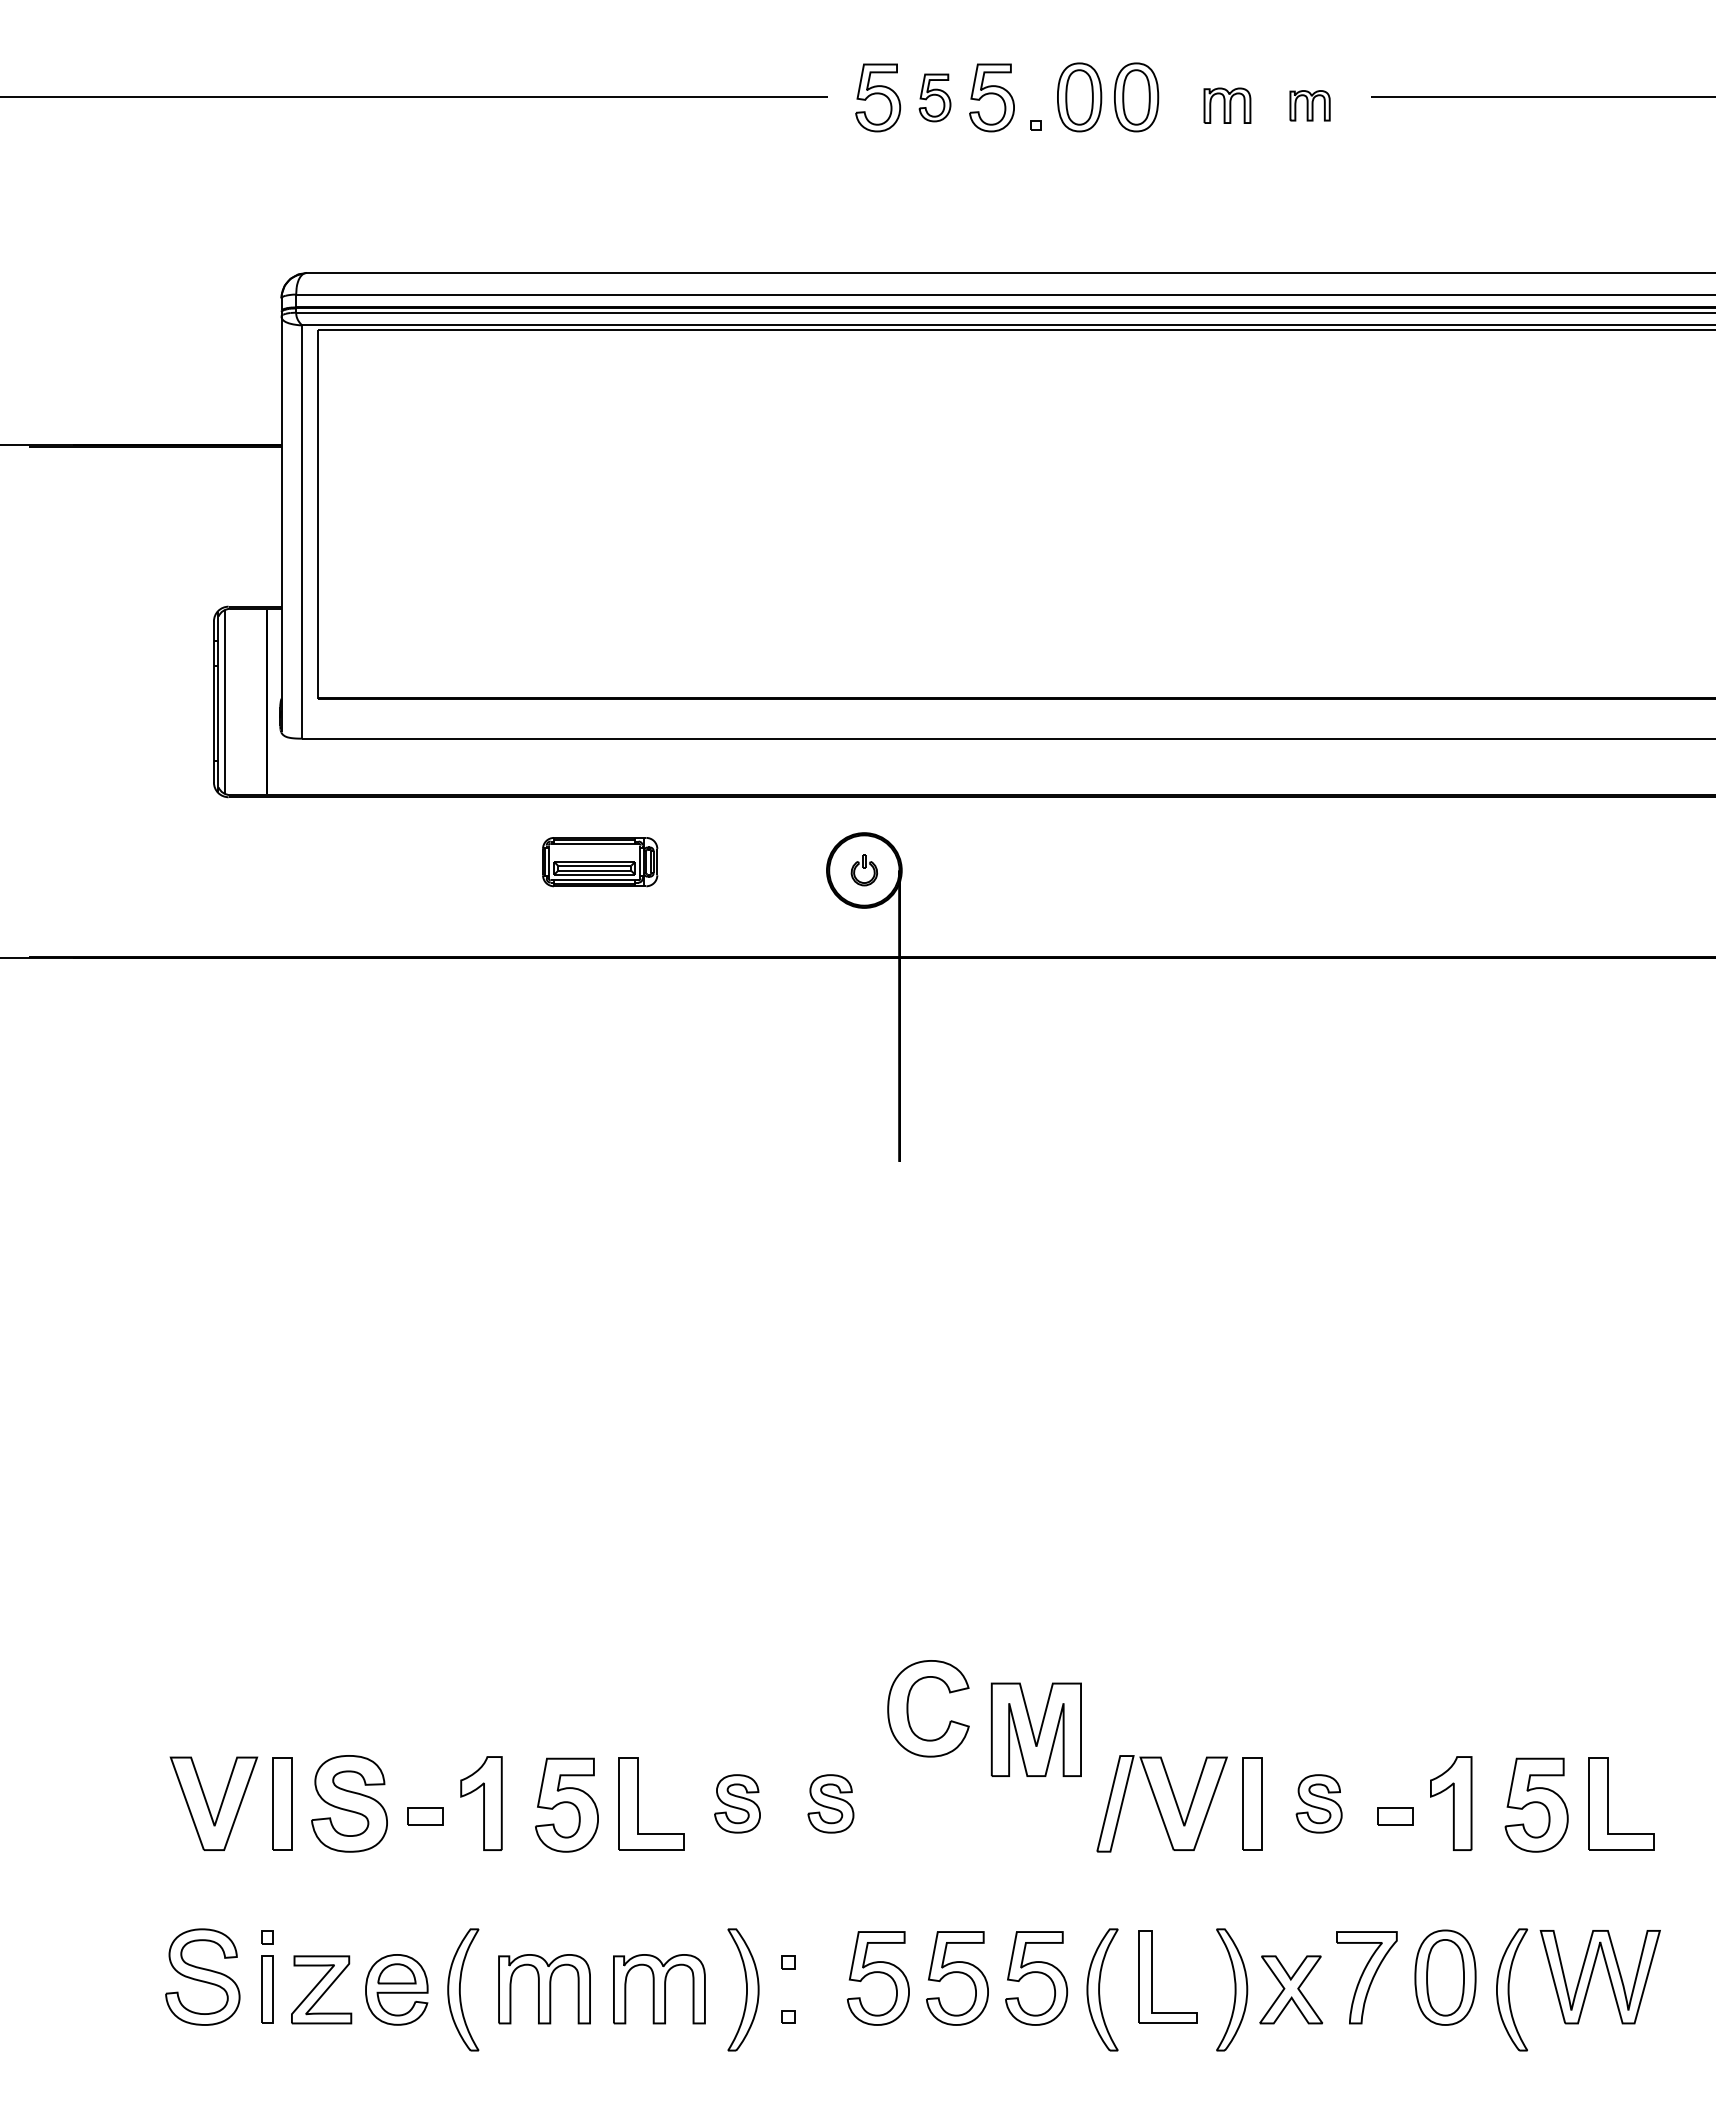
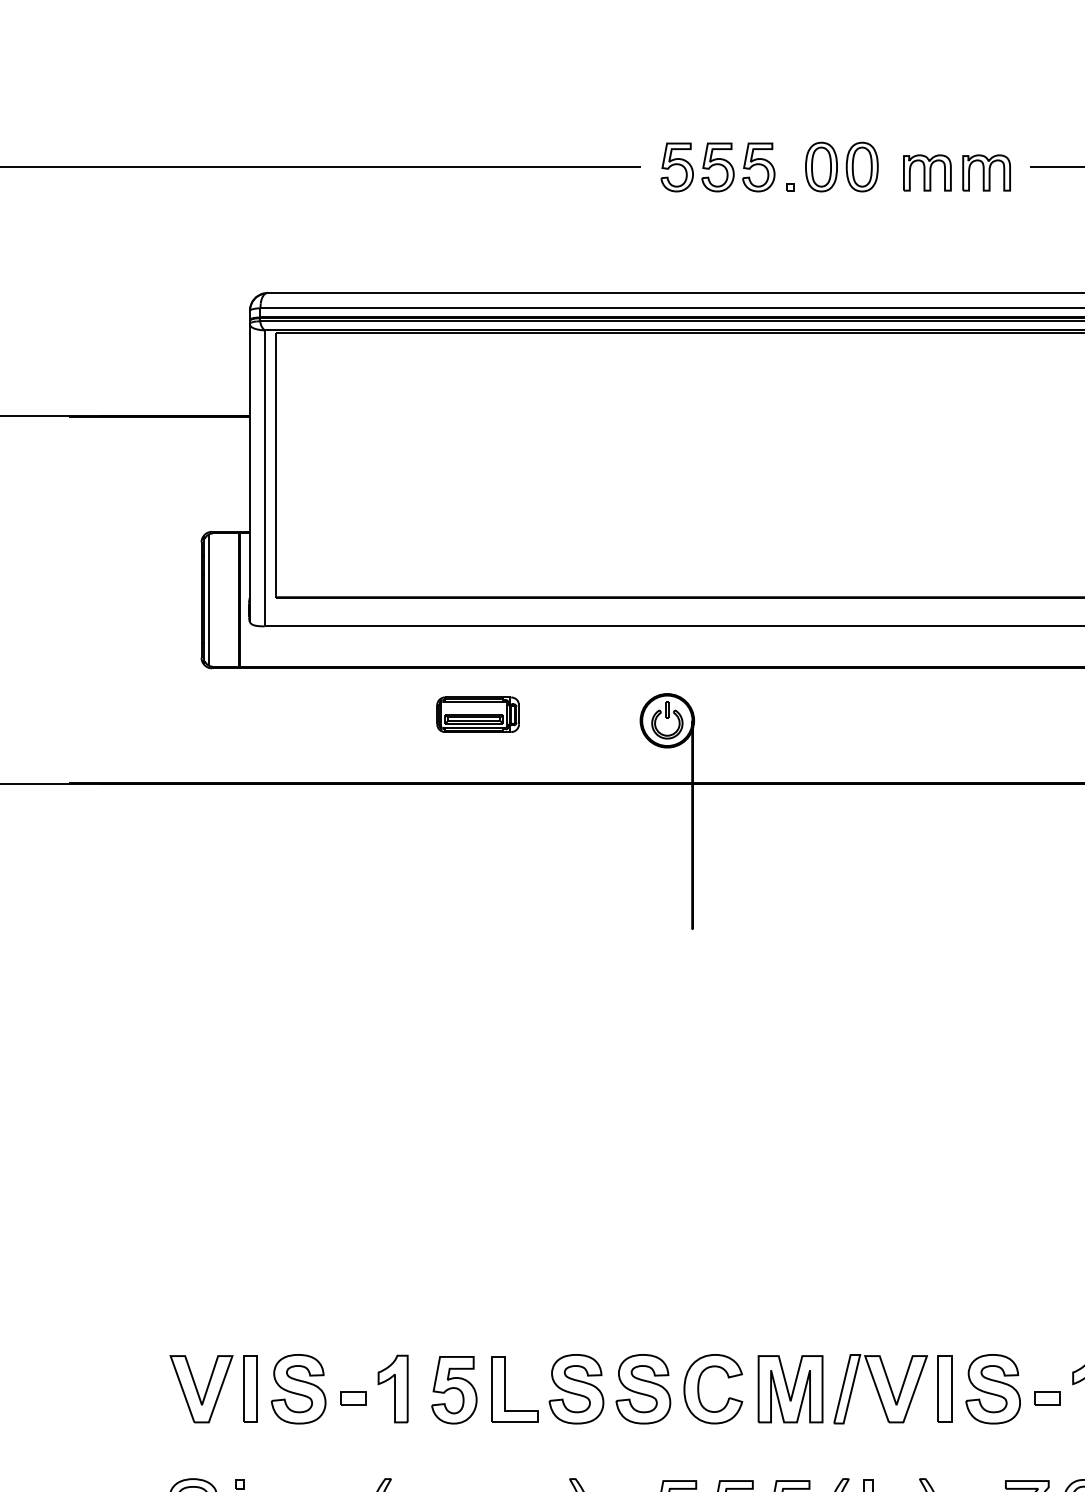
part: (934, 97) -> (717, 167), size x1.43
part: (1227, 105) -> (927, 172), size x1.43
part: (1309, 105) -> (986, 172), size x1.67
part: (864, 870) -> (667, 720), size x1.67
part: (908, 1708) -> (698, 1388), moved
part: (1035, 1729) -> (789, 1388), moved
part: (737, 1803) -> (576, 1388), size x1.67
part: (830, 1803) -> (643, 1388), size x1.67
part: (1318, 1803) -> (992, 1388), size x1.67

